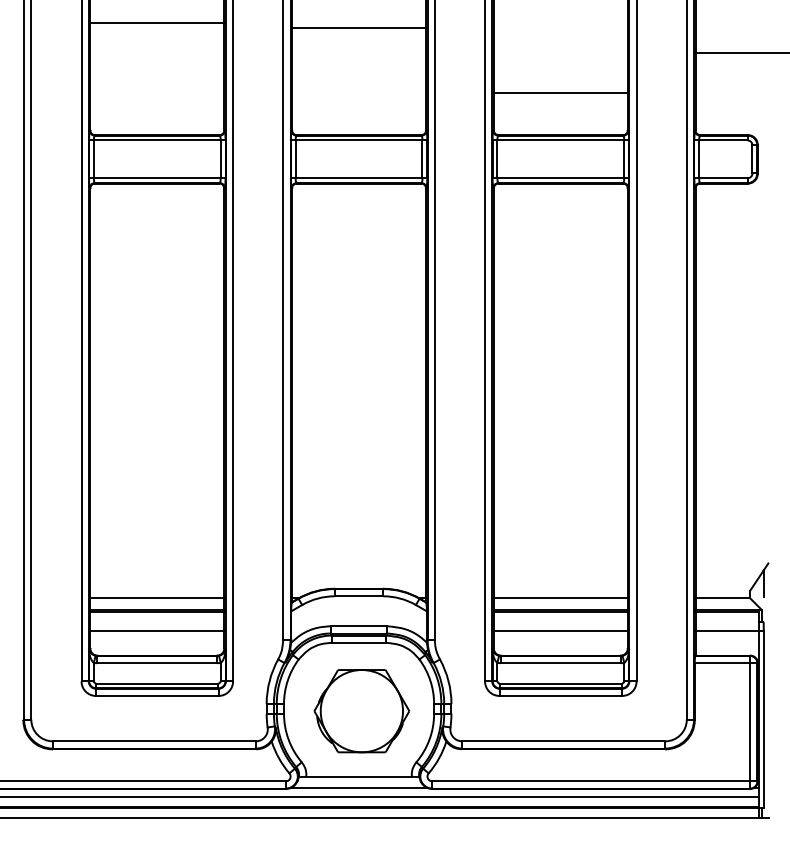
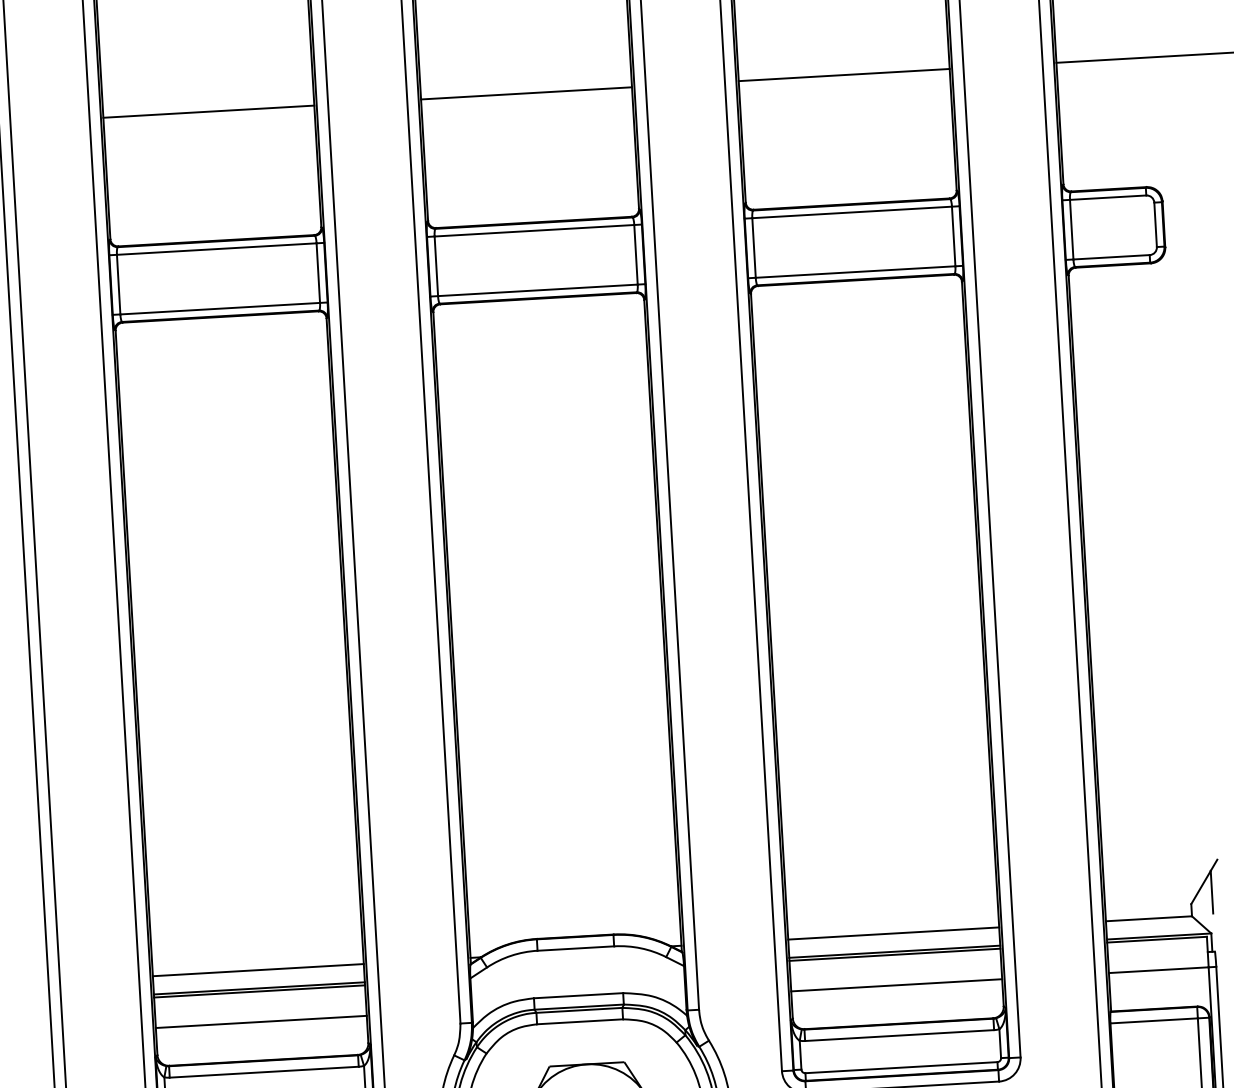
line: (157, 23) -> (209, 112), moved
line: (359, 28) -> (527, 93), moved
line: (560, 93) -> (843, 75), moved

